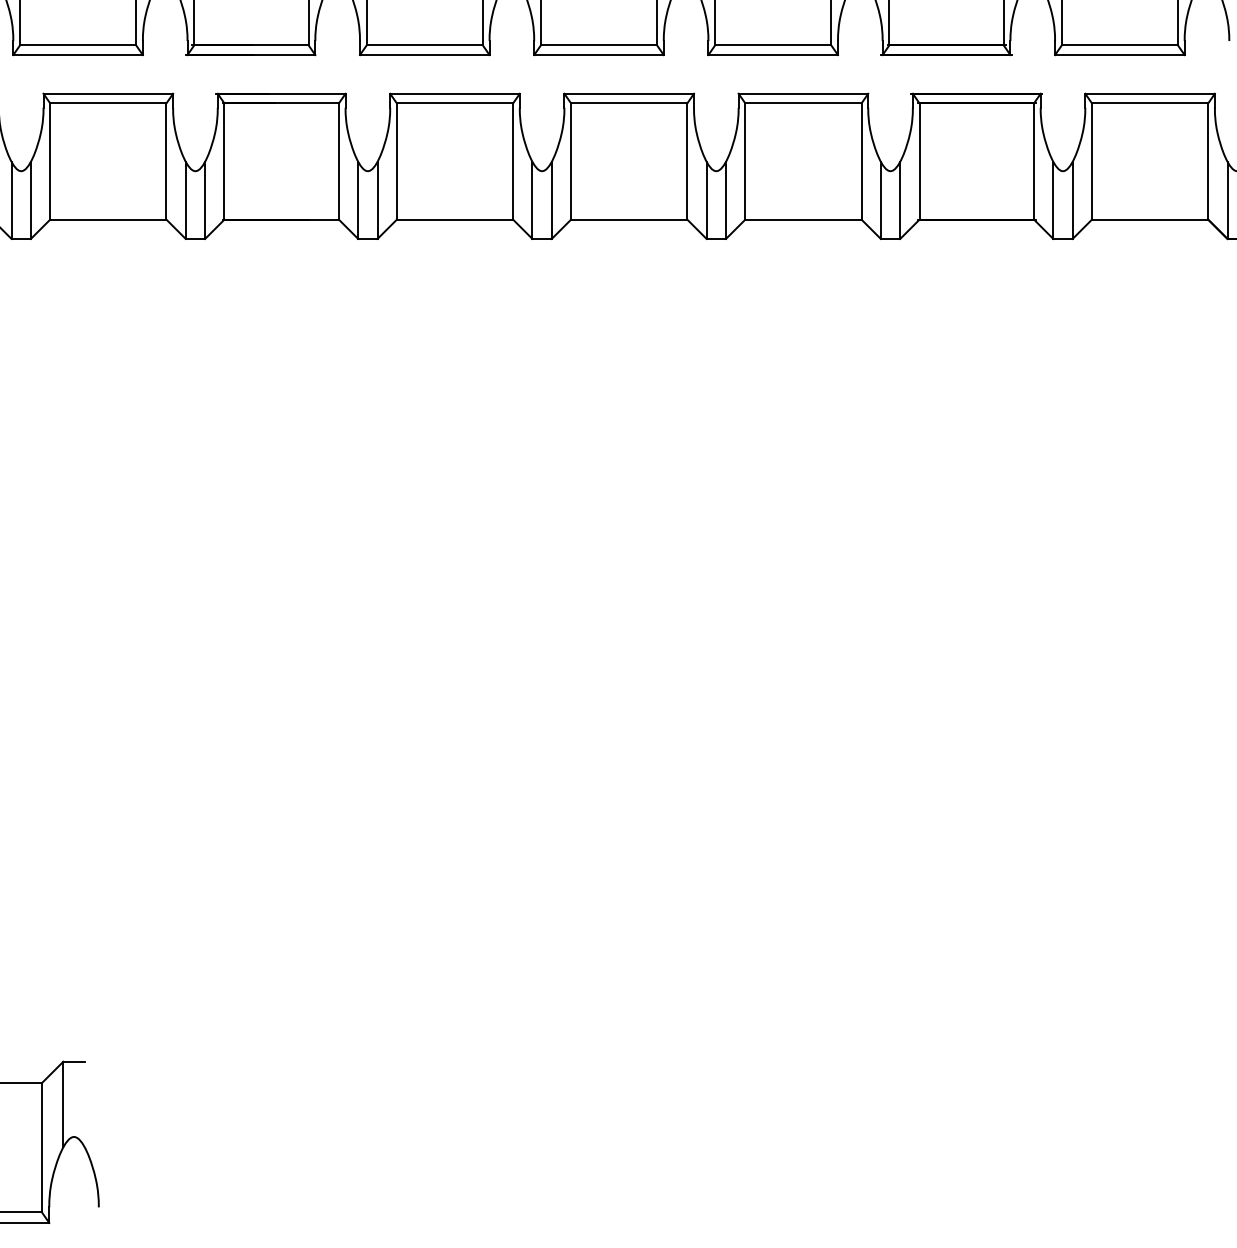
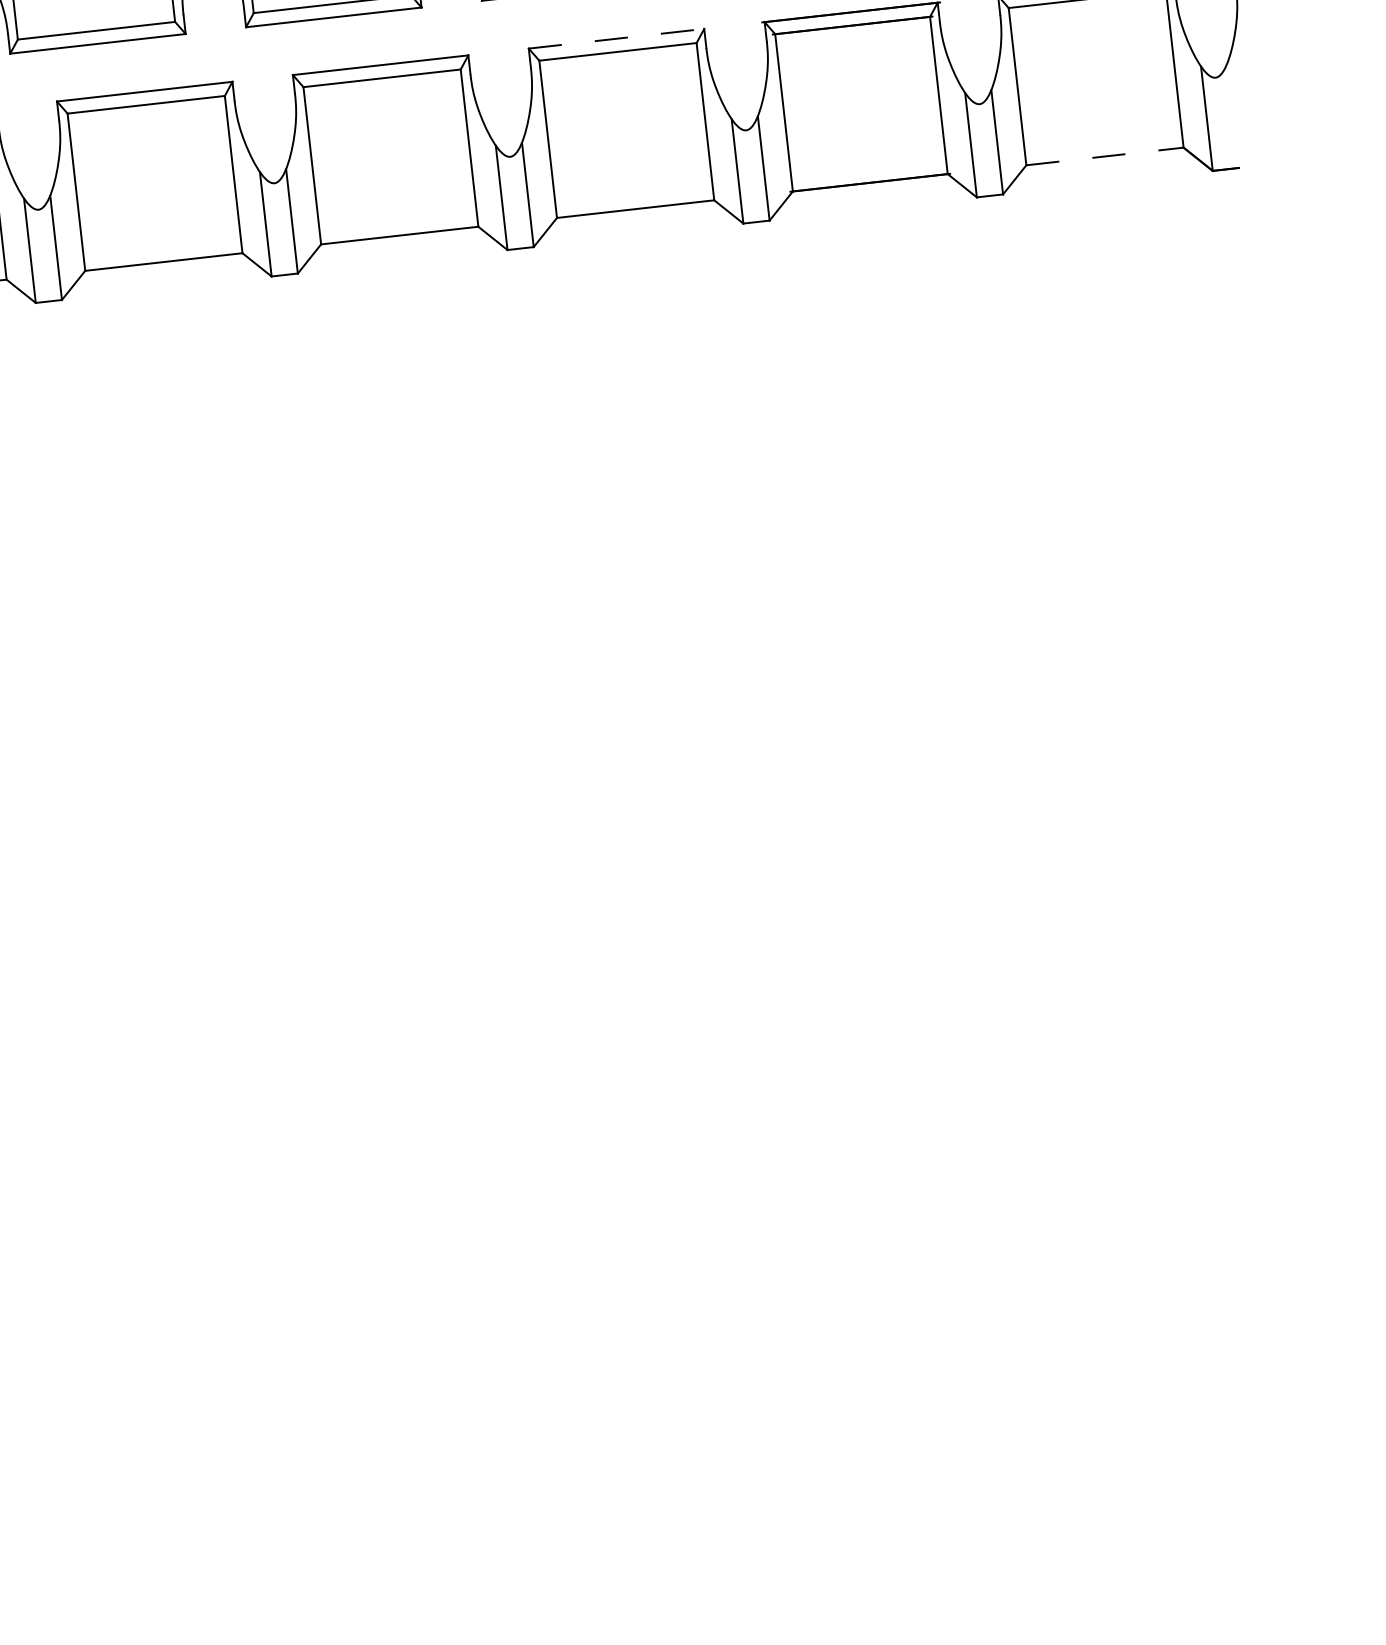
line: (803, 93) -> (616, 38), solid -> dashed
line: (1150, 219) -> (1105, 156), solid -> dashed

